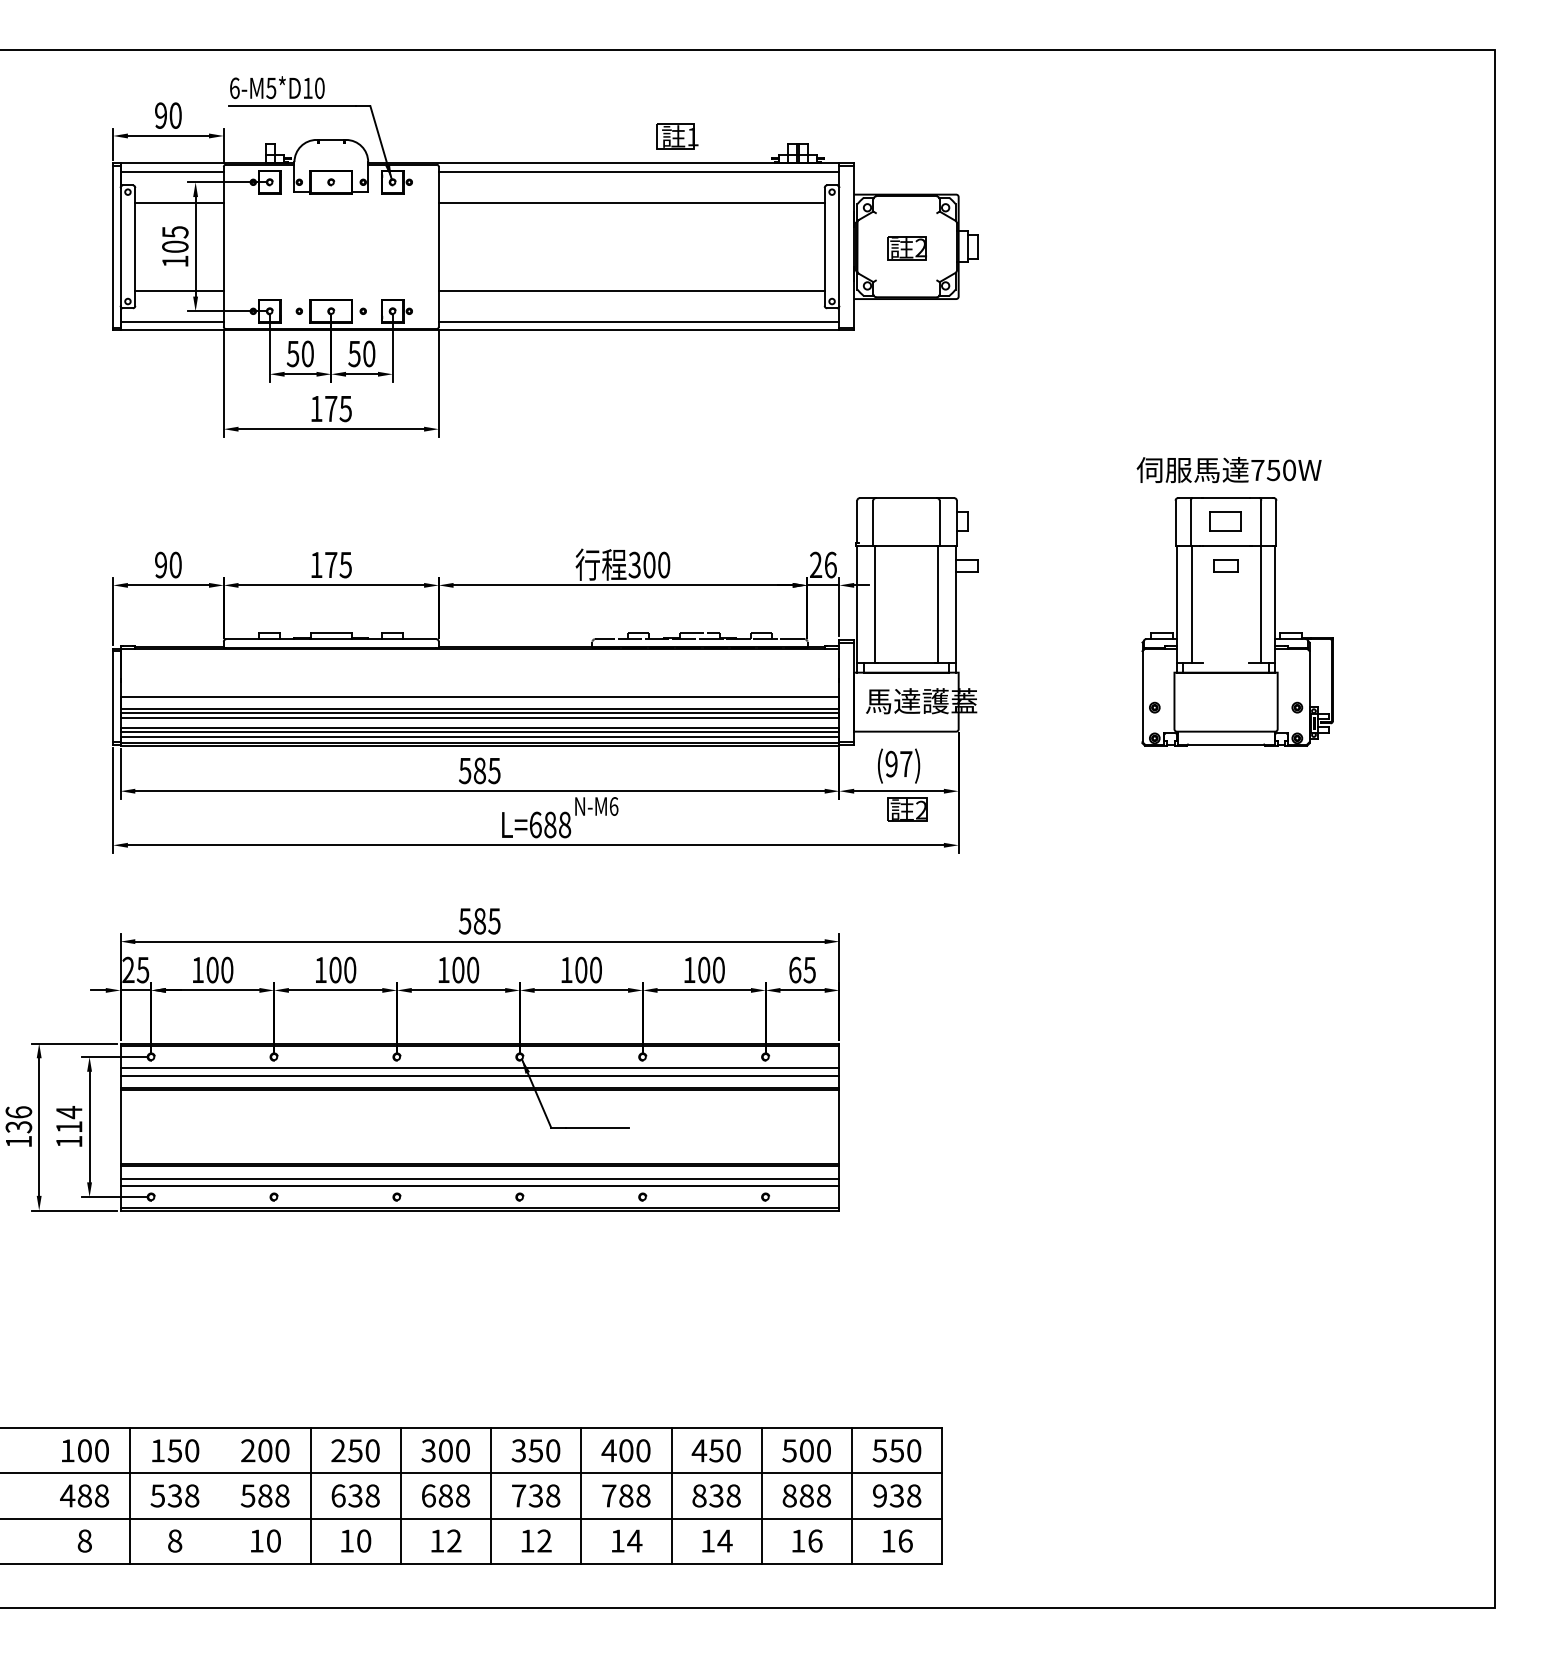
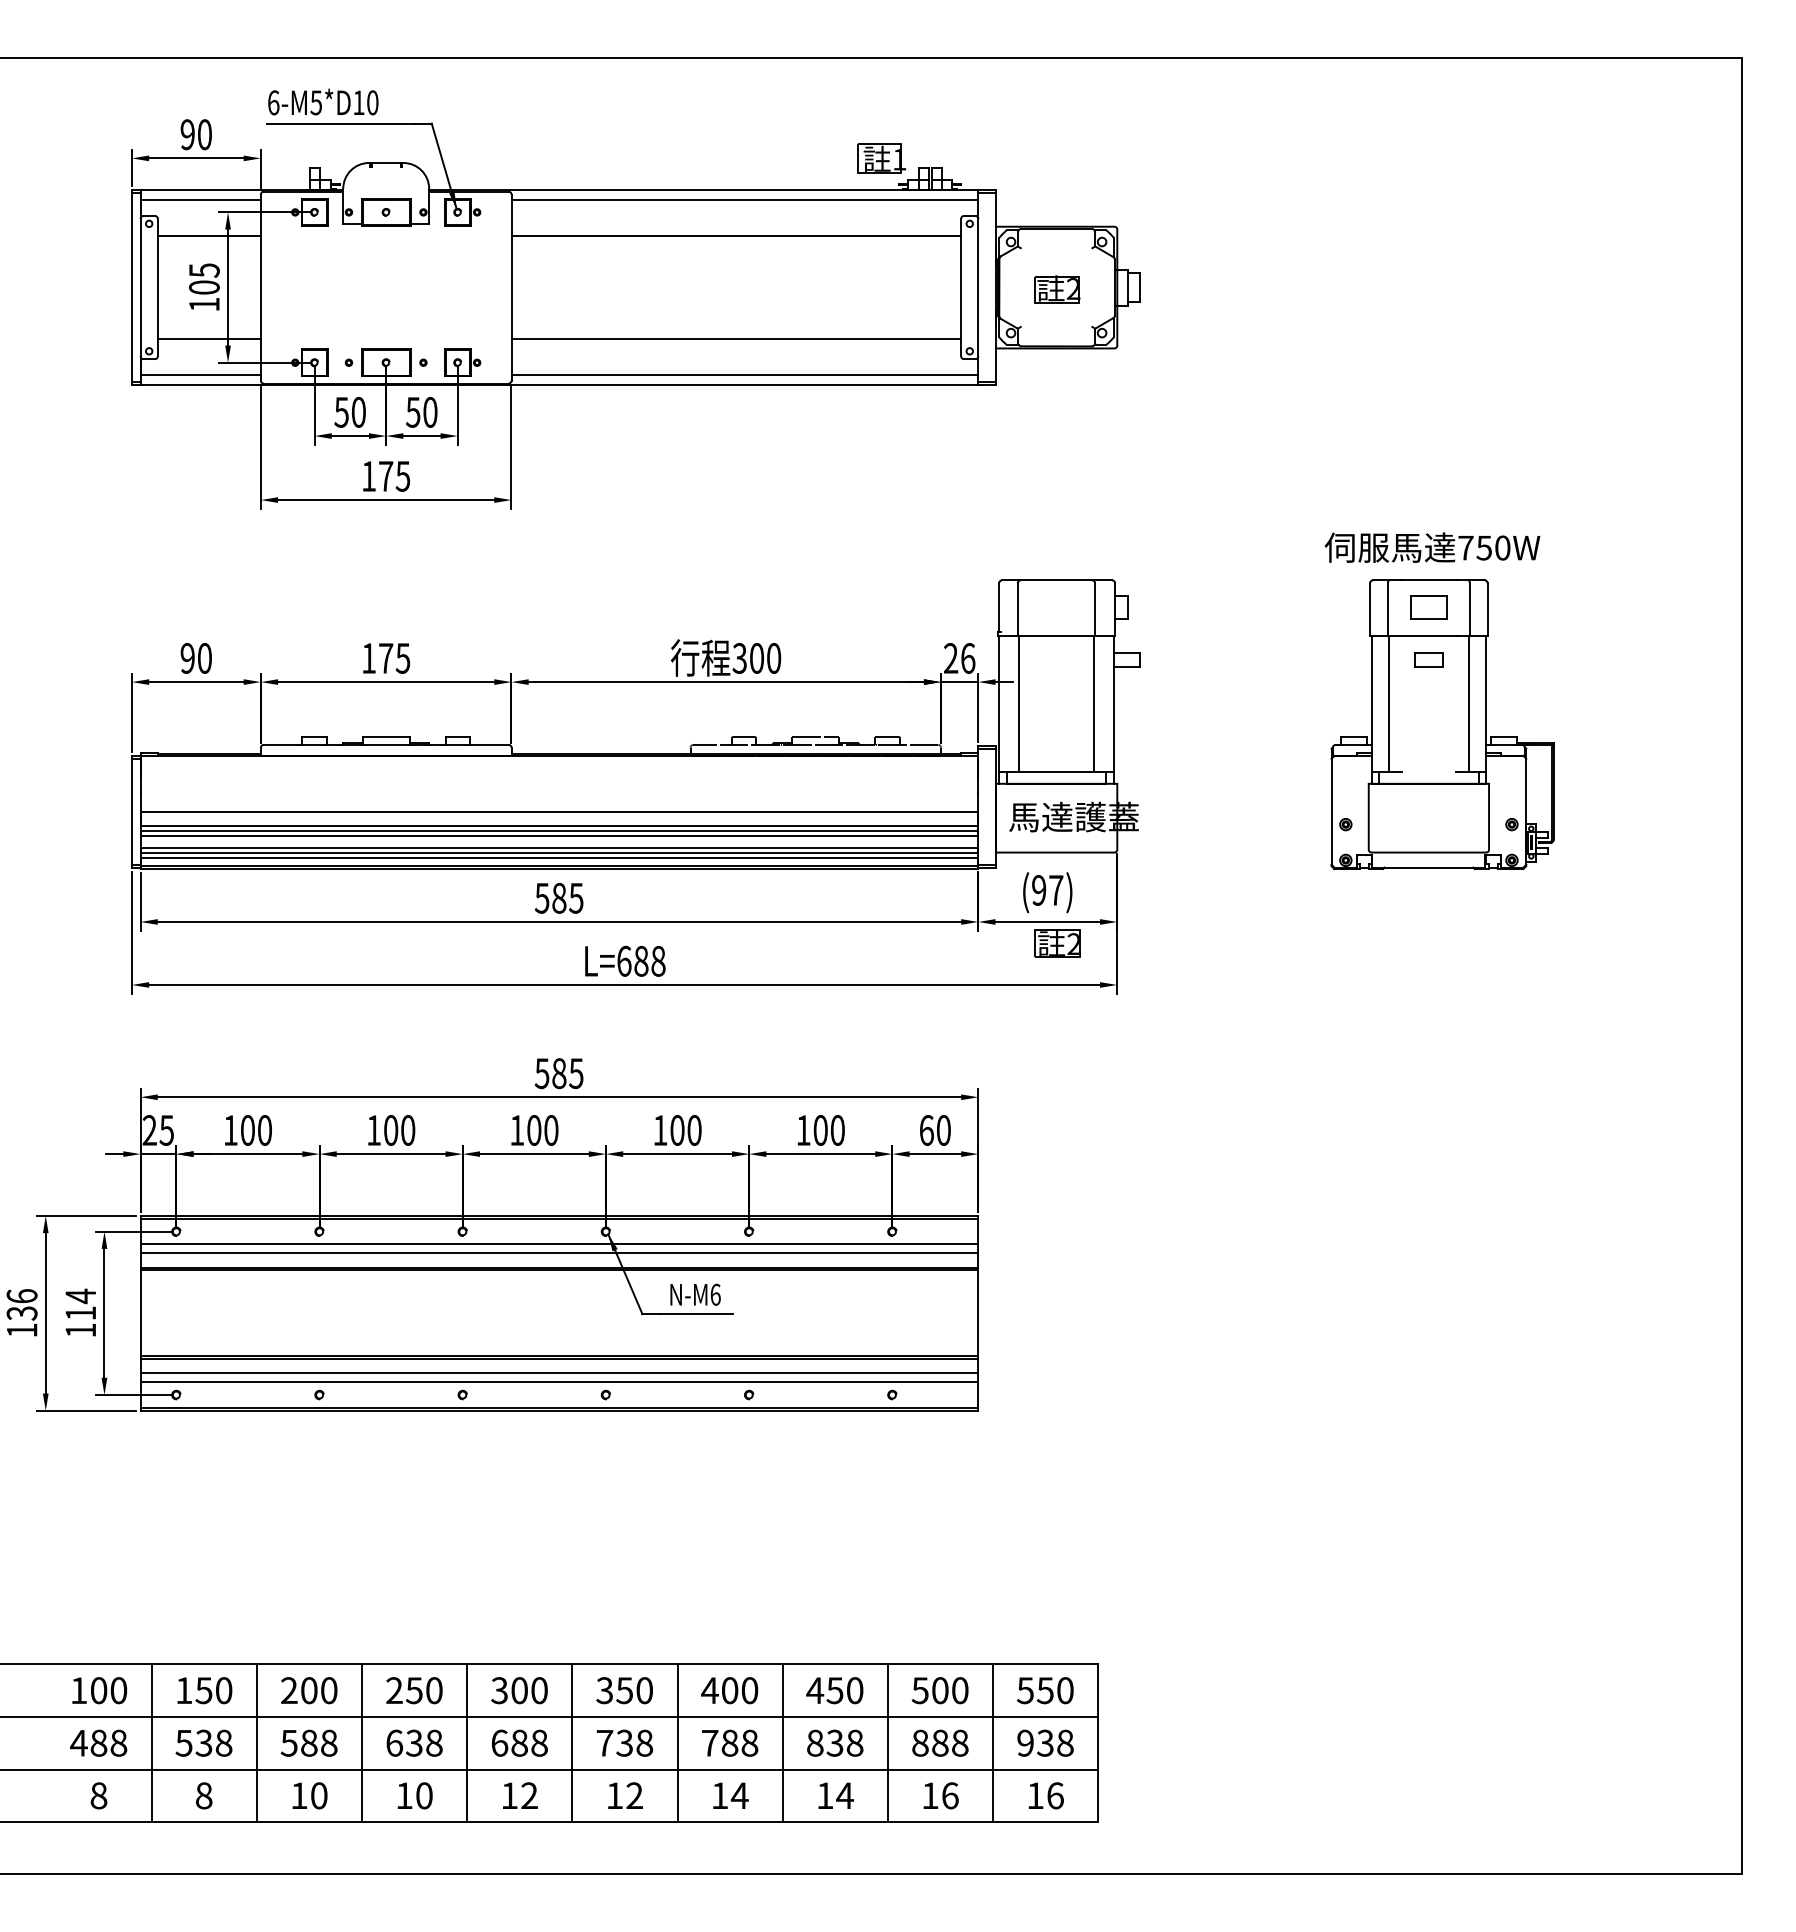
part: (677, 136) -> (881, 158), moved
text: (596, 806) -> (695, 1294), moved
text: (809, 970) -> (943, 1130), 65 -> 60
line: (220, 1496) -> (256, 1743), added

